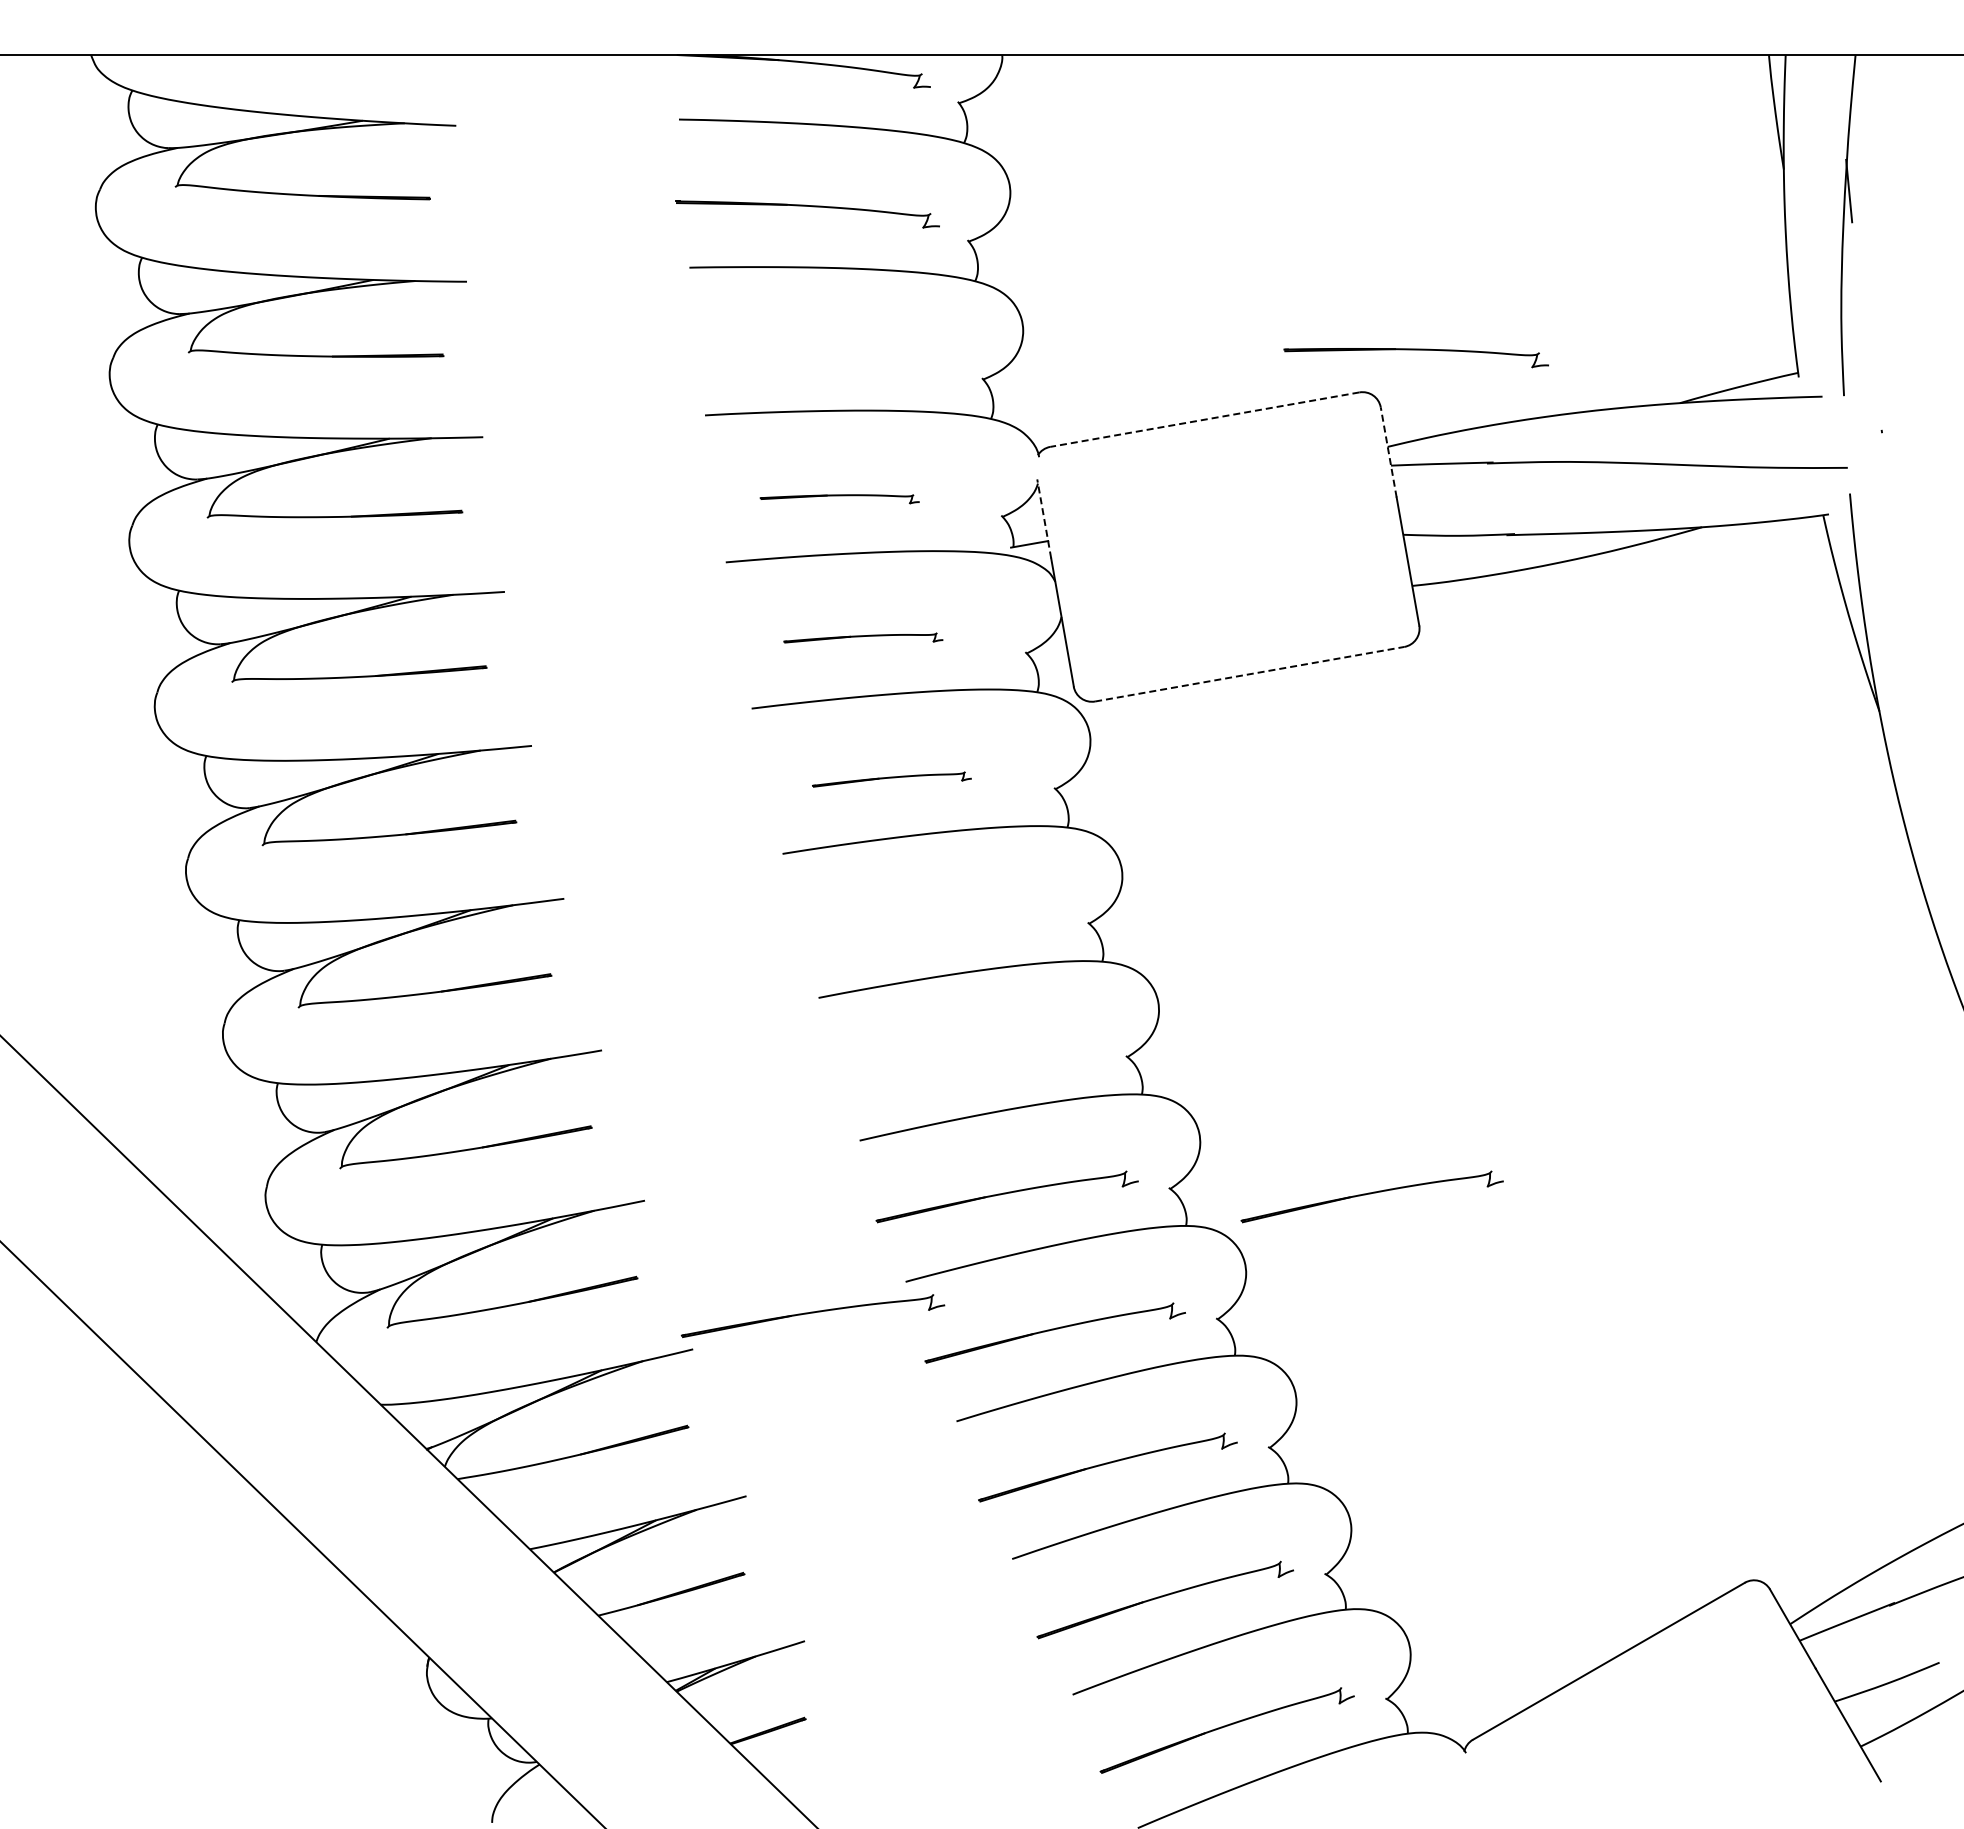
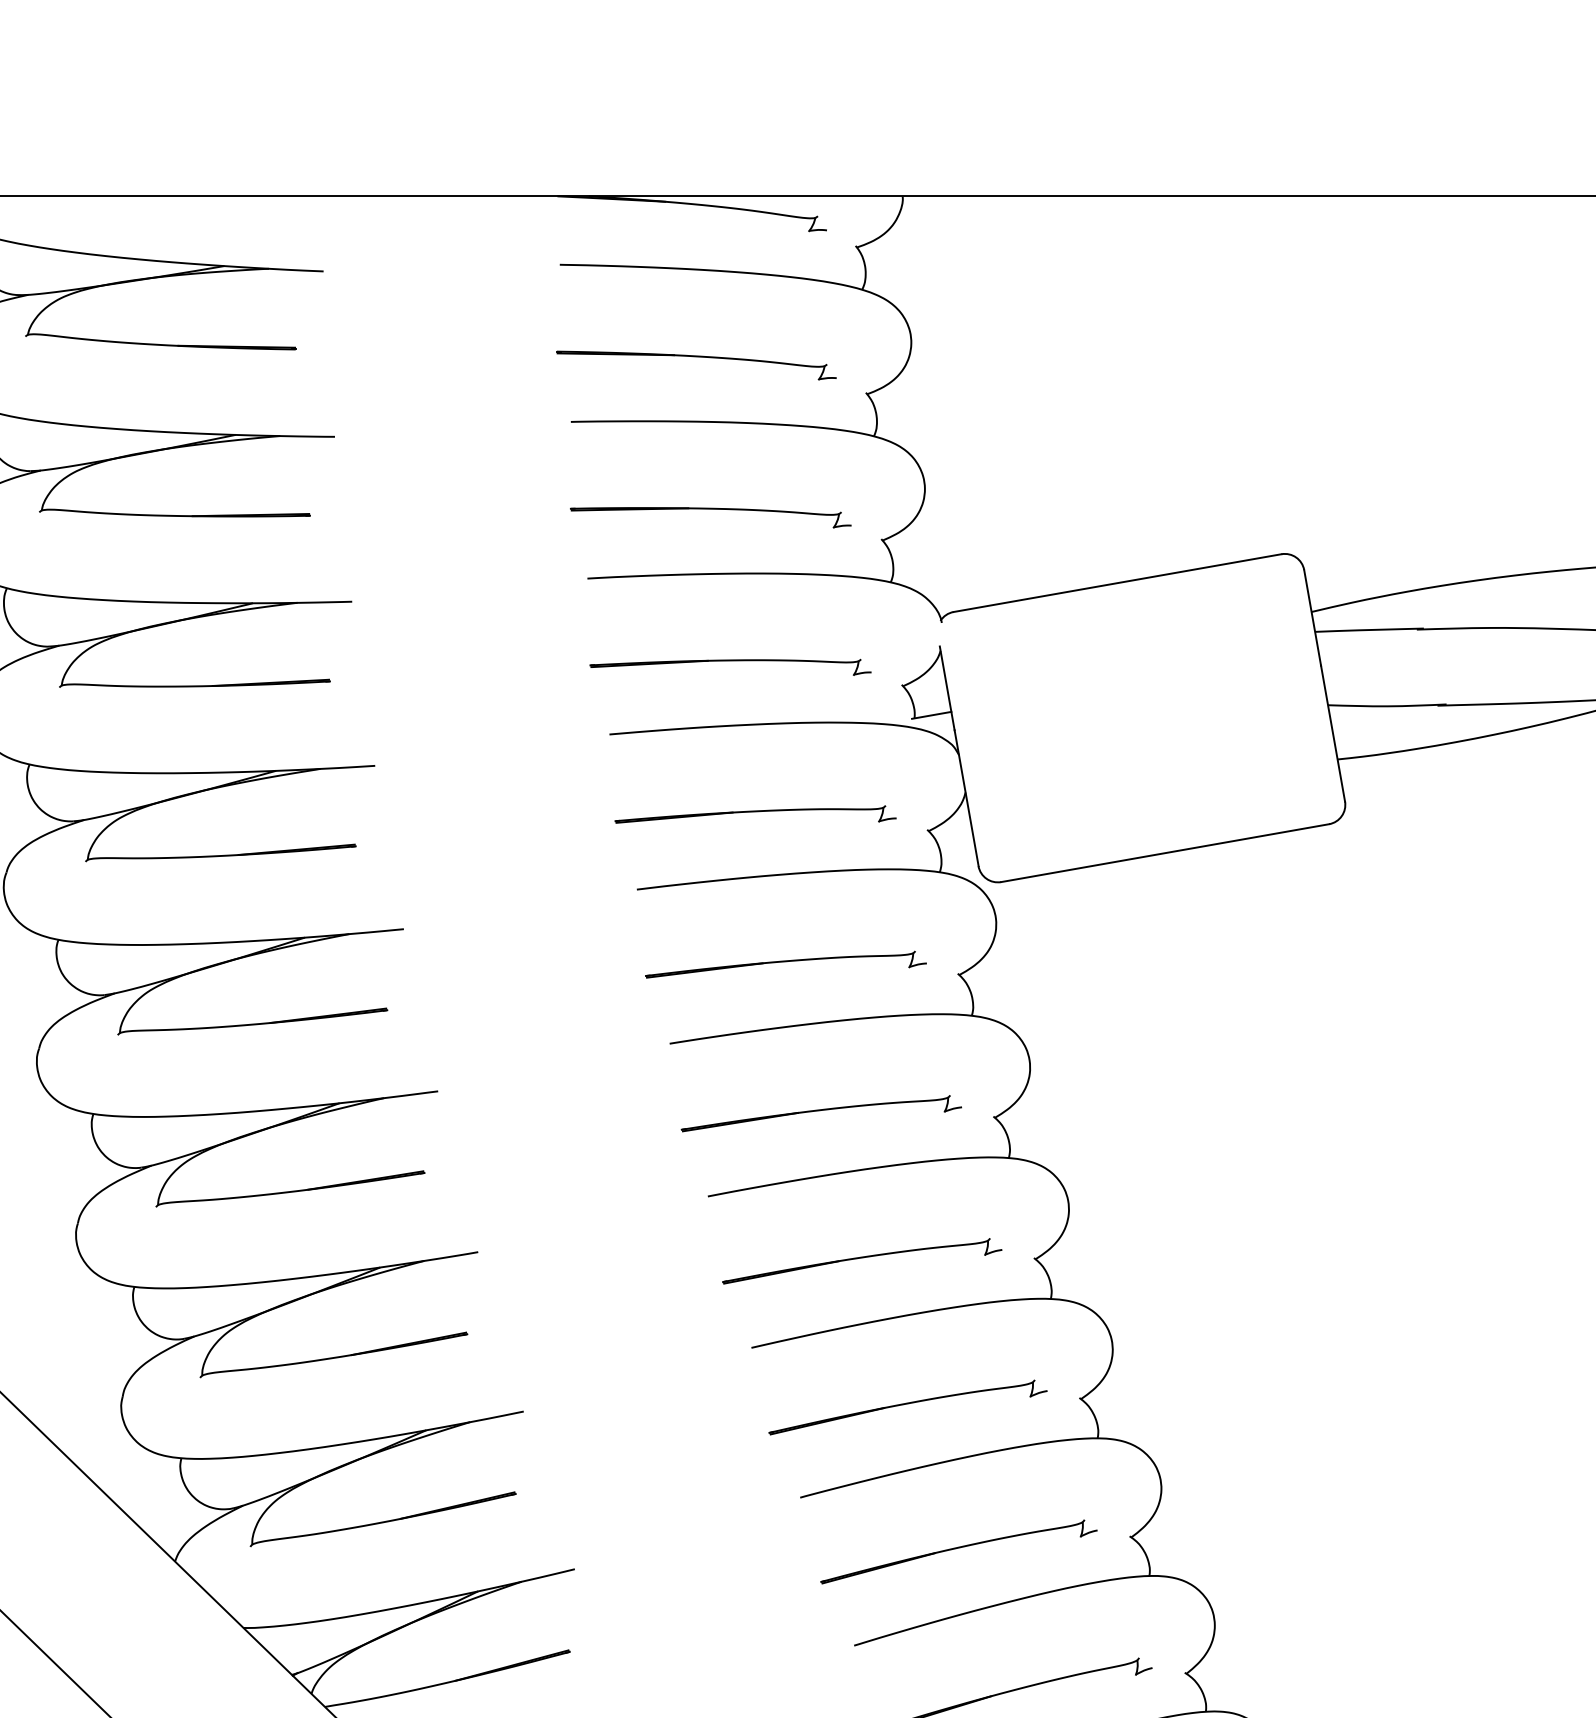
part: (1415, 350) -> (709, 509), moved
line: (1204, 419) -> (1117, 582), dashed -> solid
line: (1388, 452) -> (1312, 617), dashed -> solid
part: (839, 499) -> (730, 667), size x1.67
line: (1044, 518) -> (947, 687), dashed -> solid
part: (863, 637) -> (755, 814), size x1.67
line: (1249, 674) -> (1164, 853), dashed -> solid
part: (891, 779) -> (785, 964), size x1.67
part: (925, 919) -> (821, 1113), added
part: (1371, 1196) -> (1294, 1407), removed
part: (812, 1316) -> (861, 1261), moved

